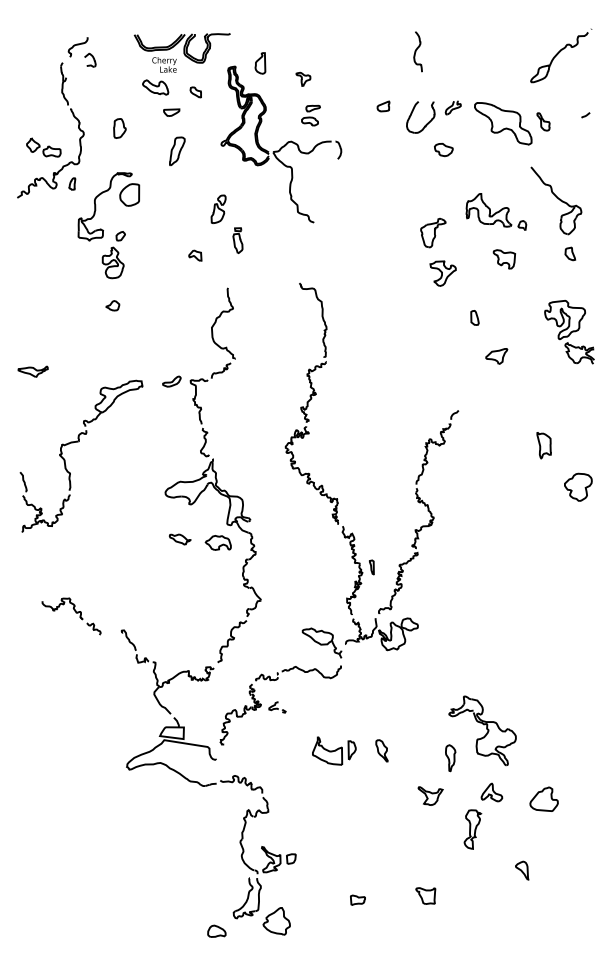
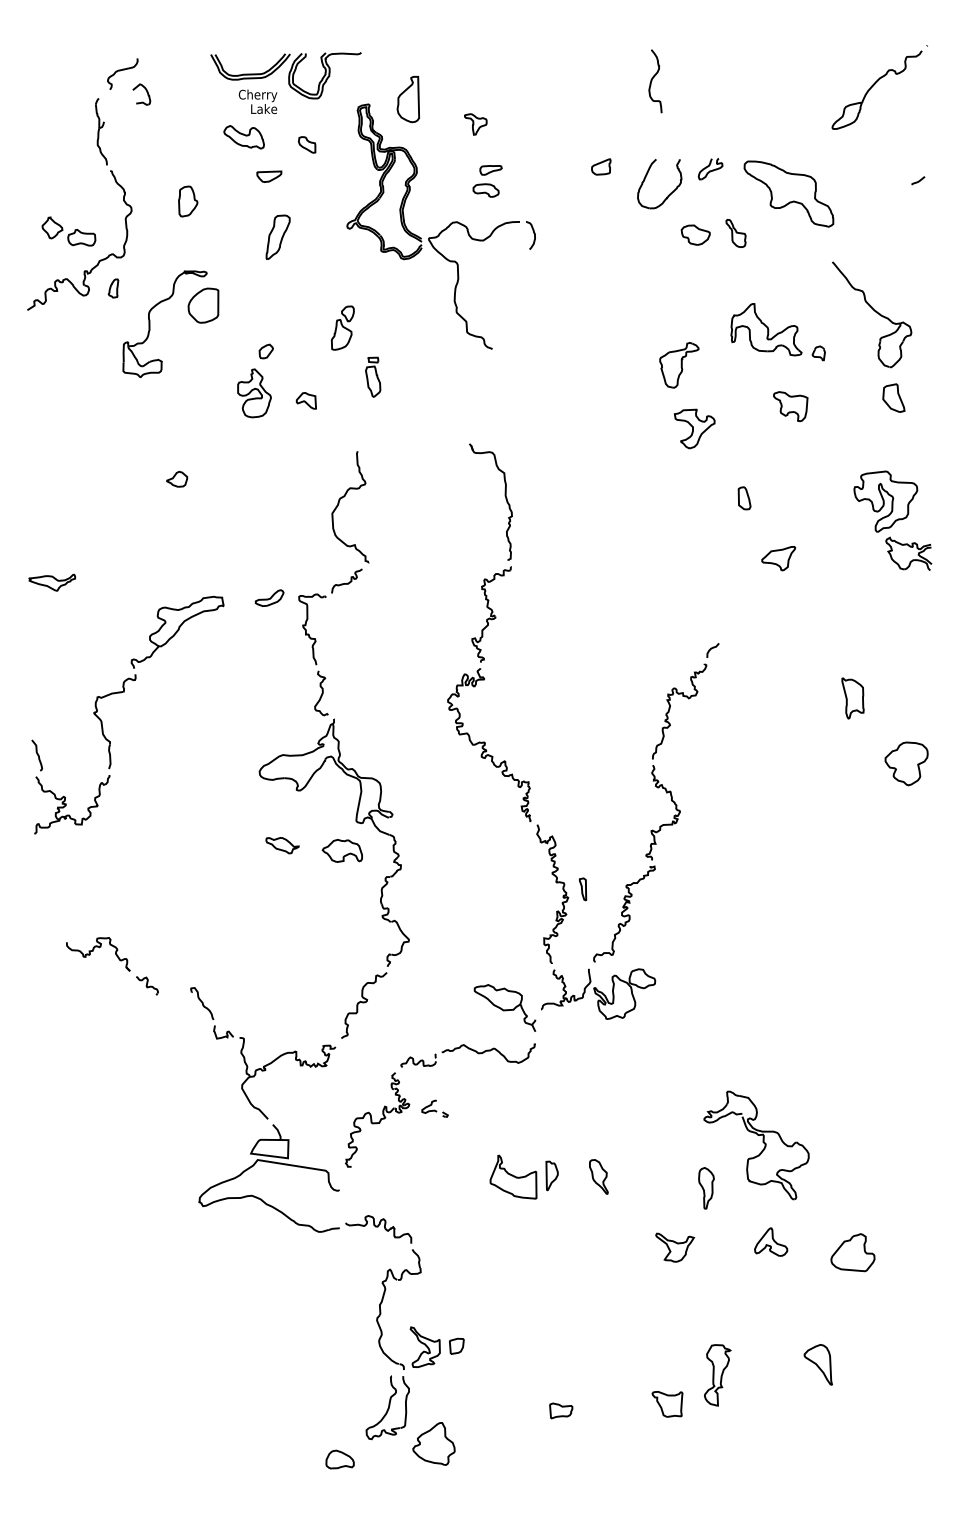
part: (260, 63) -> (408, 99), size x1.4
part: (543, 121) -> (736, 232), moved
part: (570, 253) -> (894, 397), size x1.4
part: (113, 255) -> (254, 381), moved
part: (472, 829) -> (717, 1375), moved
part: (522, 870) -> (819, 1364), size x1.4

